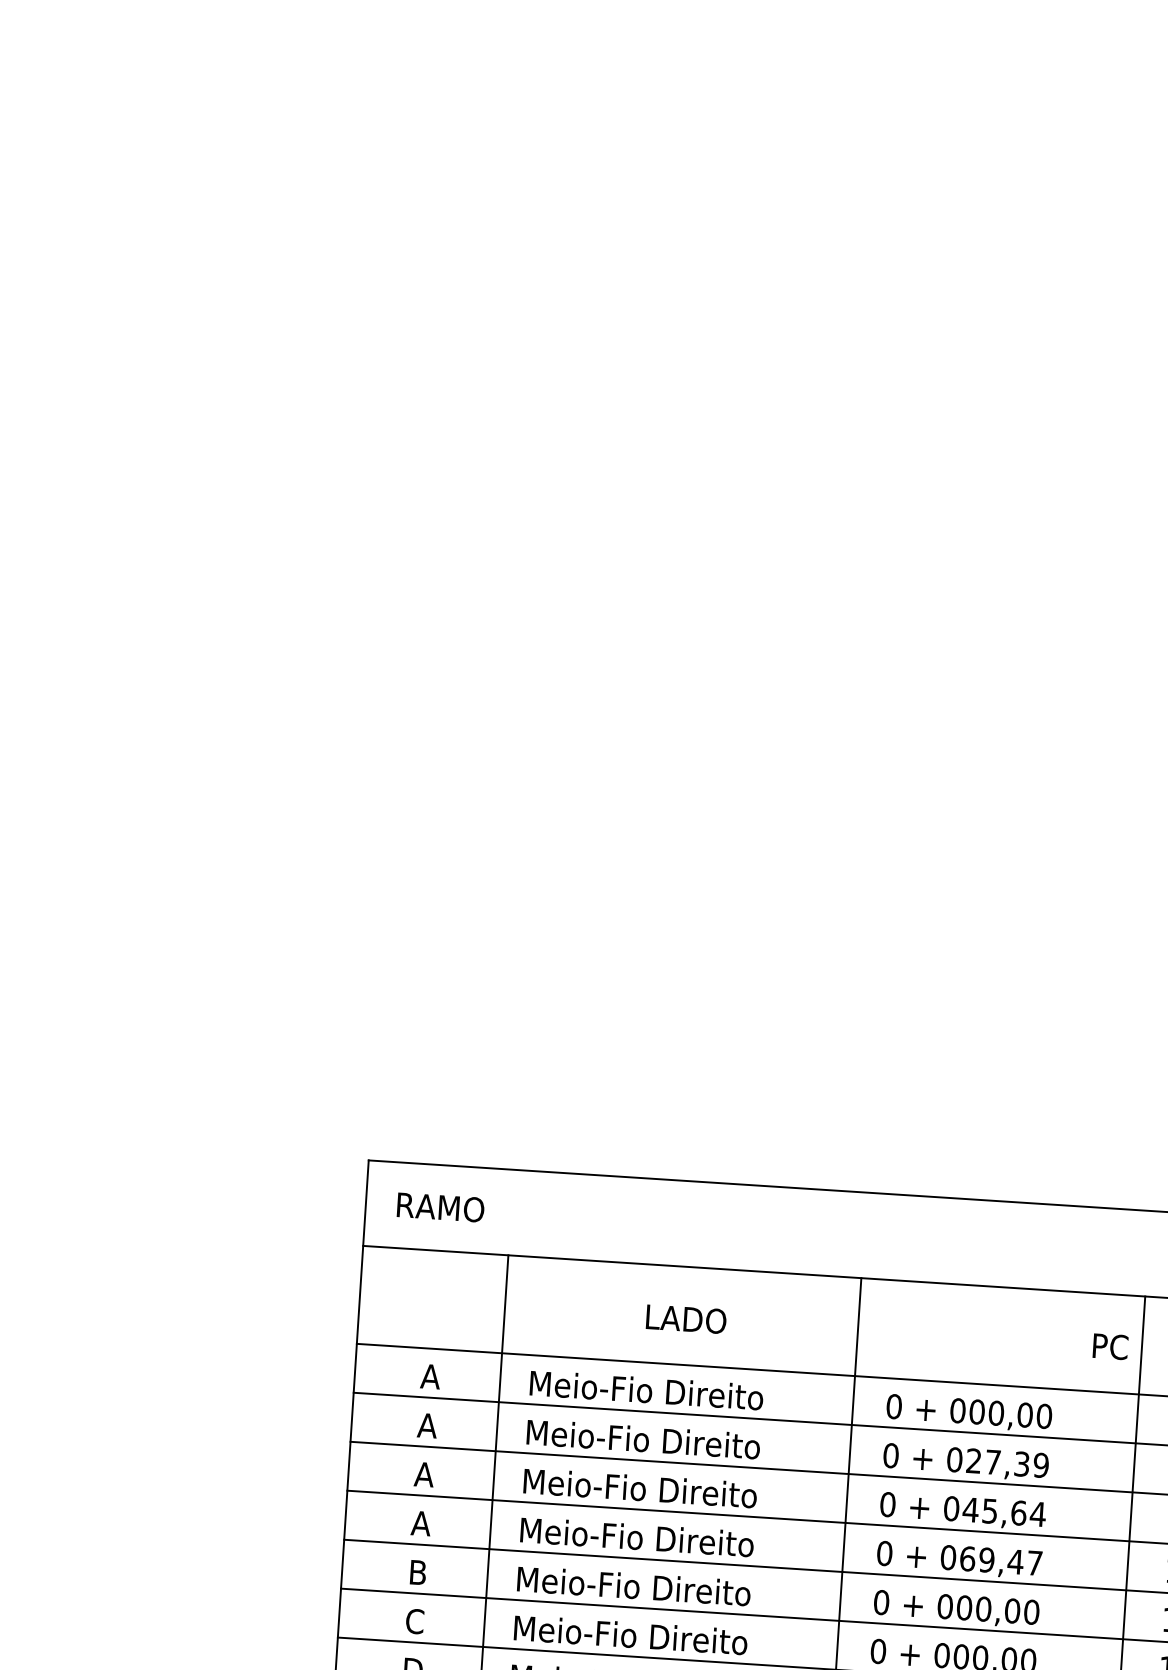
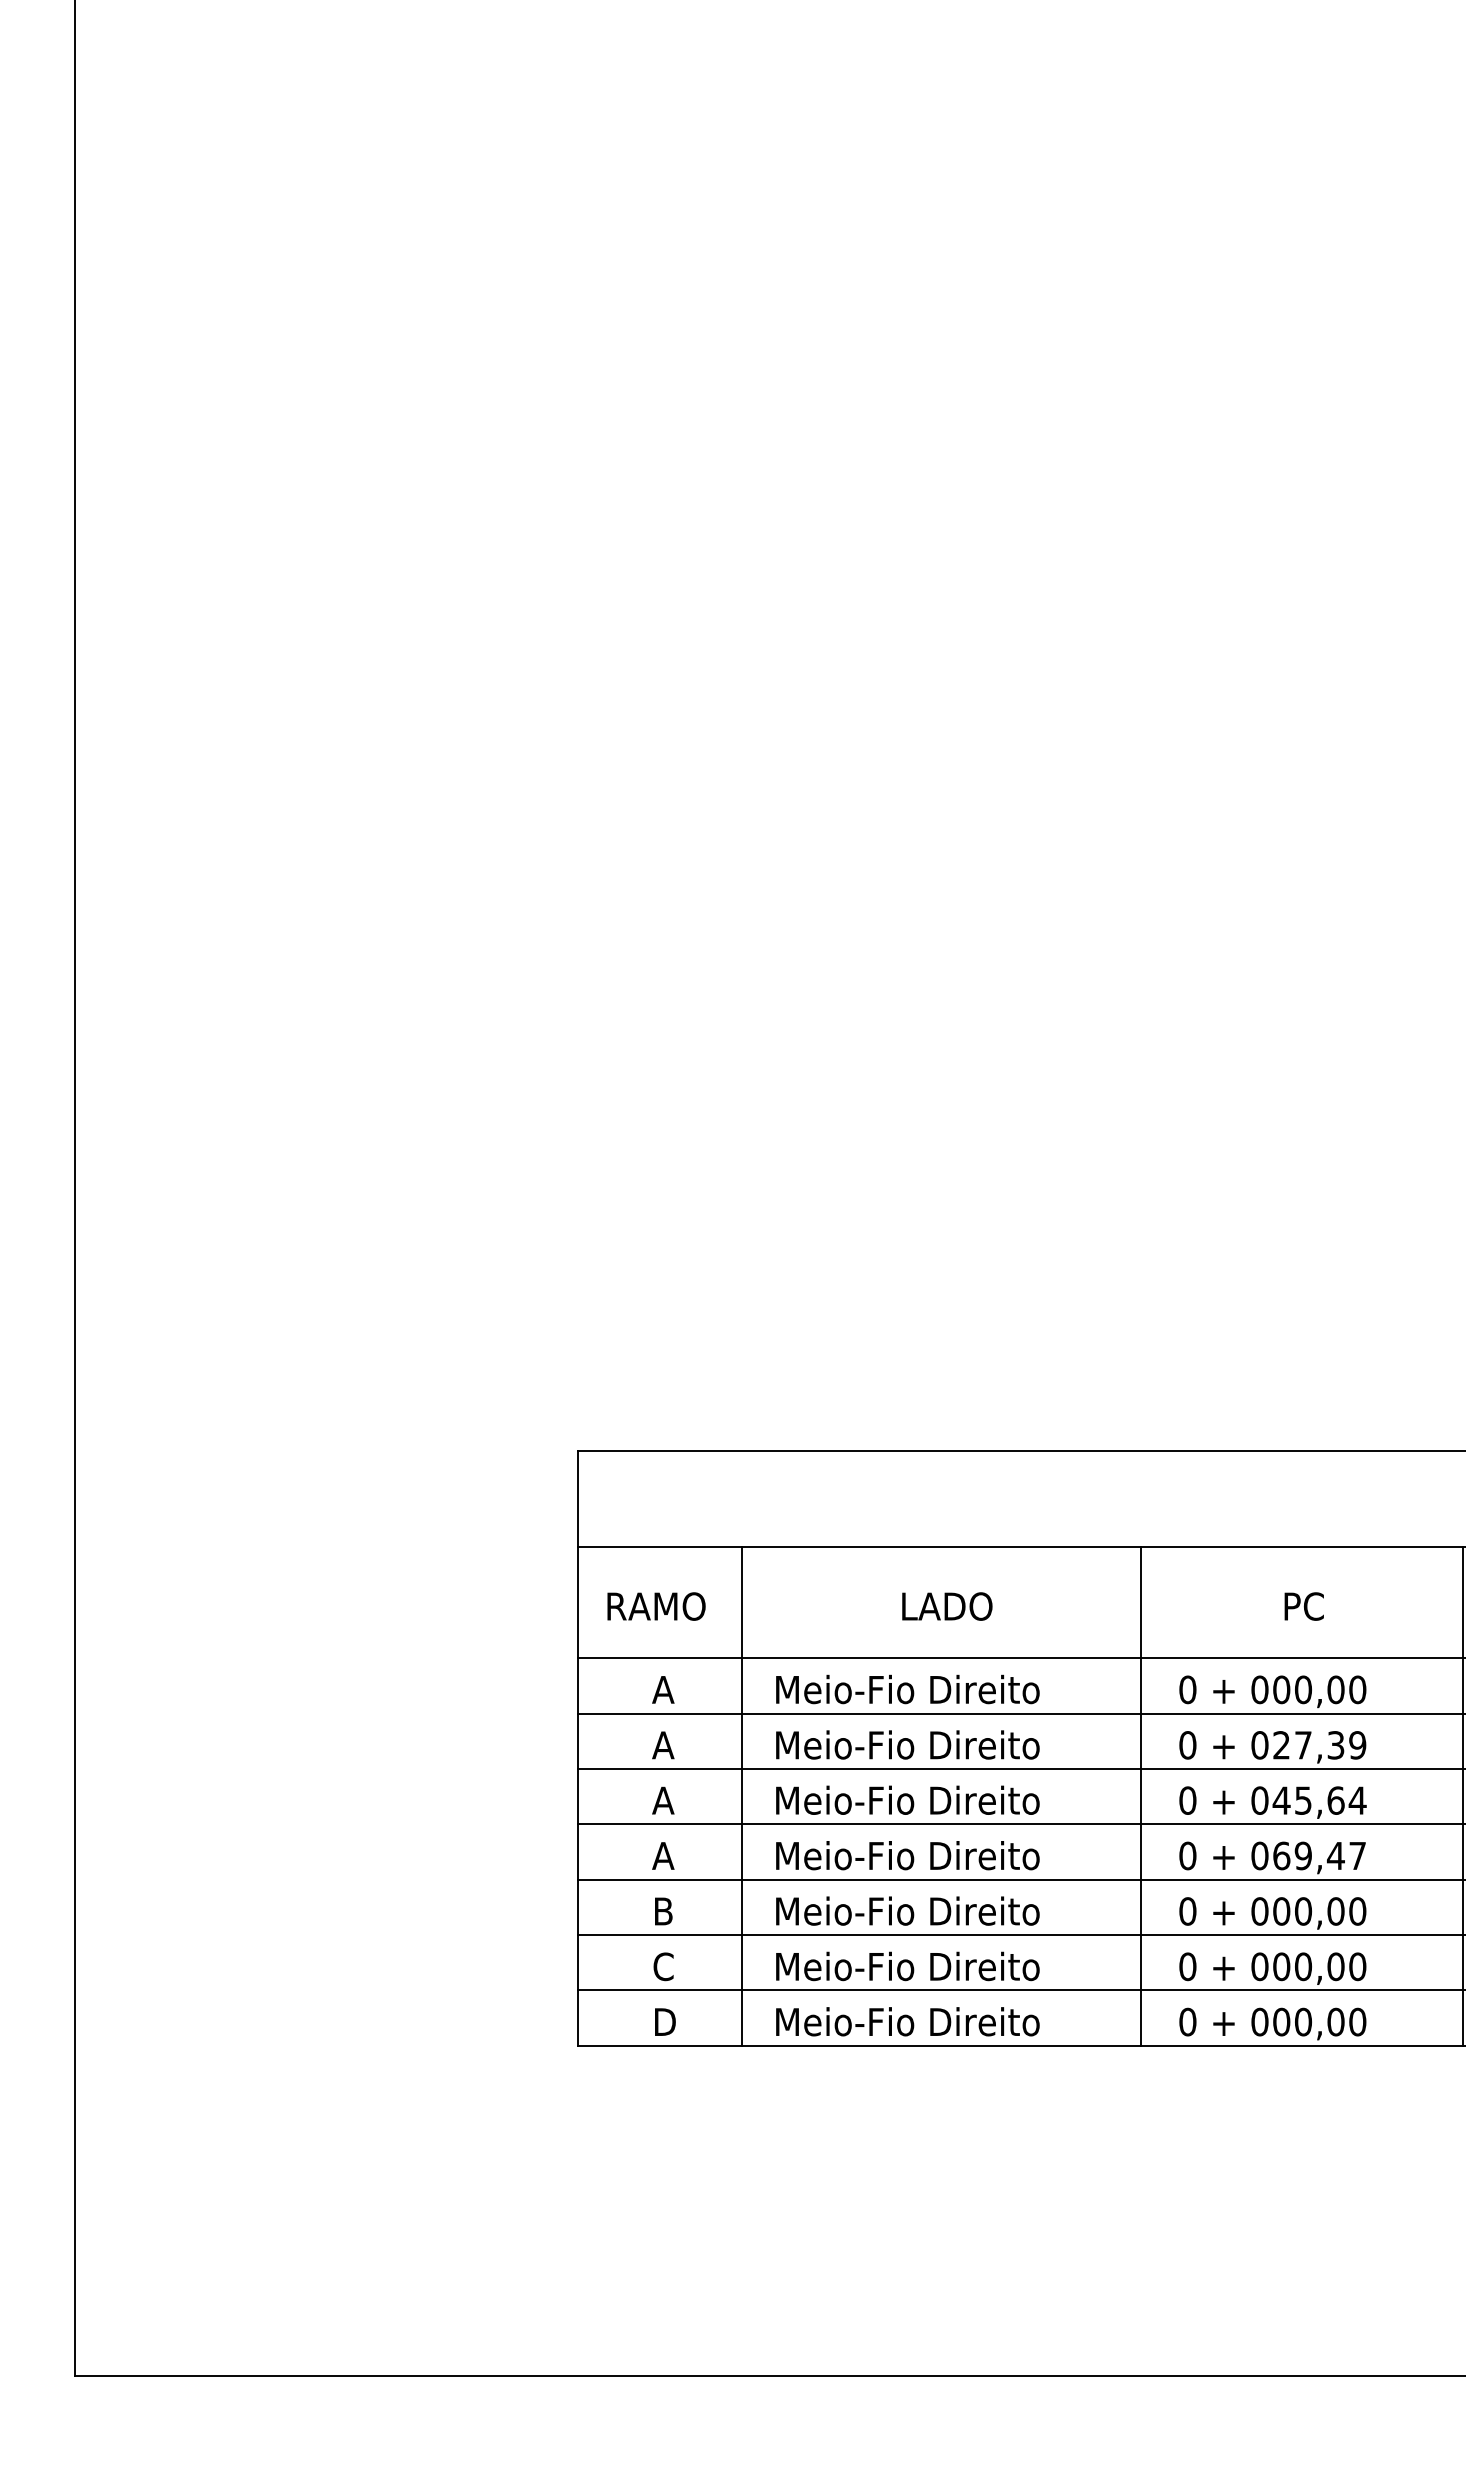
text: (440, 1207) -> (656, 1606), moved
text: (1109, 1346) -> (1303, 1606), moved

